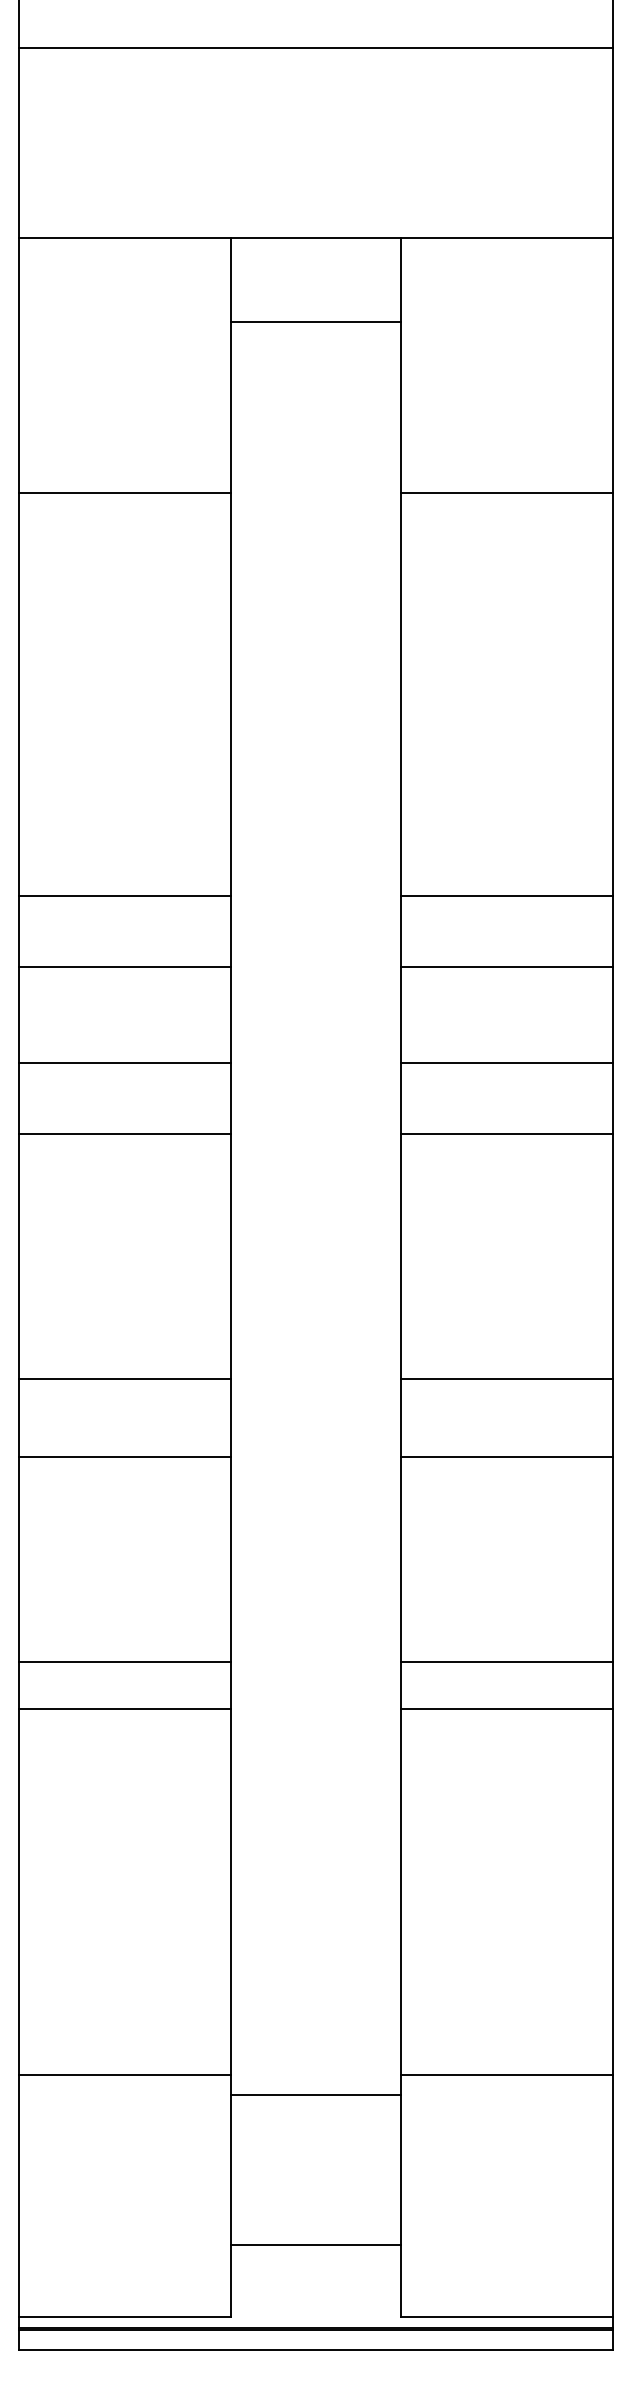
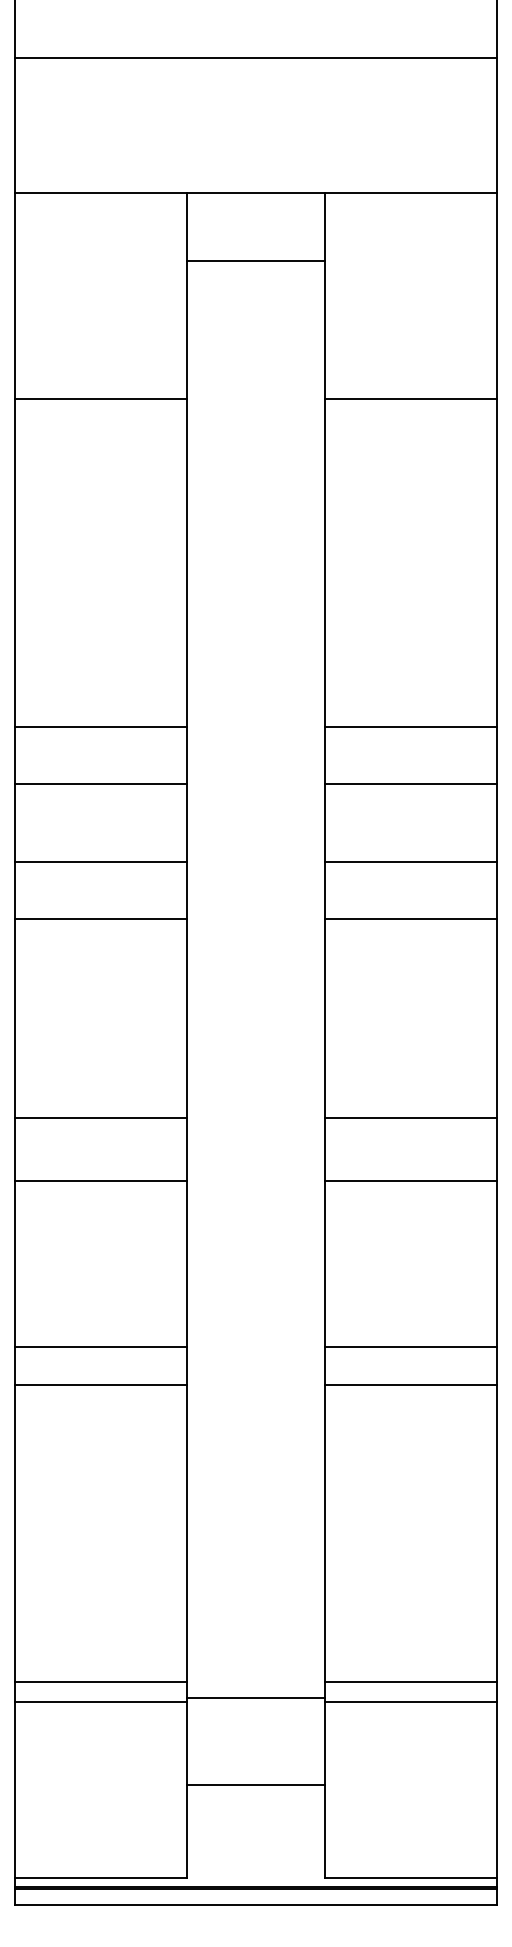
line: (315, 48) -> (255, 58), moved
line: (125, 2099) -> (101, 1701), added
line: (506, 2099) -> (410, 1701), added
line: (315, 2244) -> (255, 1785), moved

